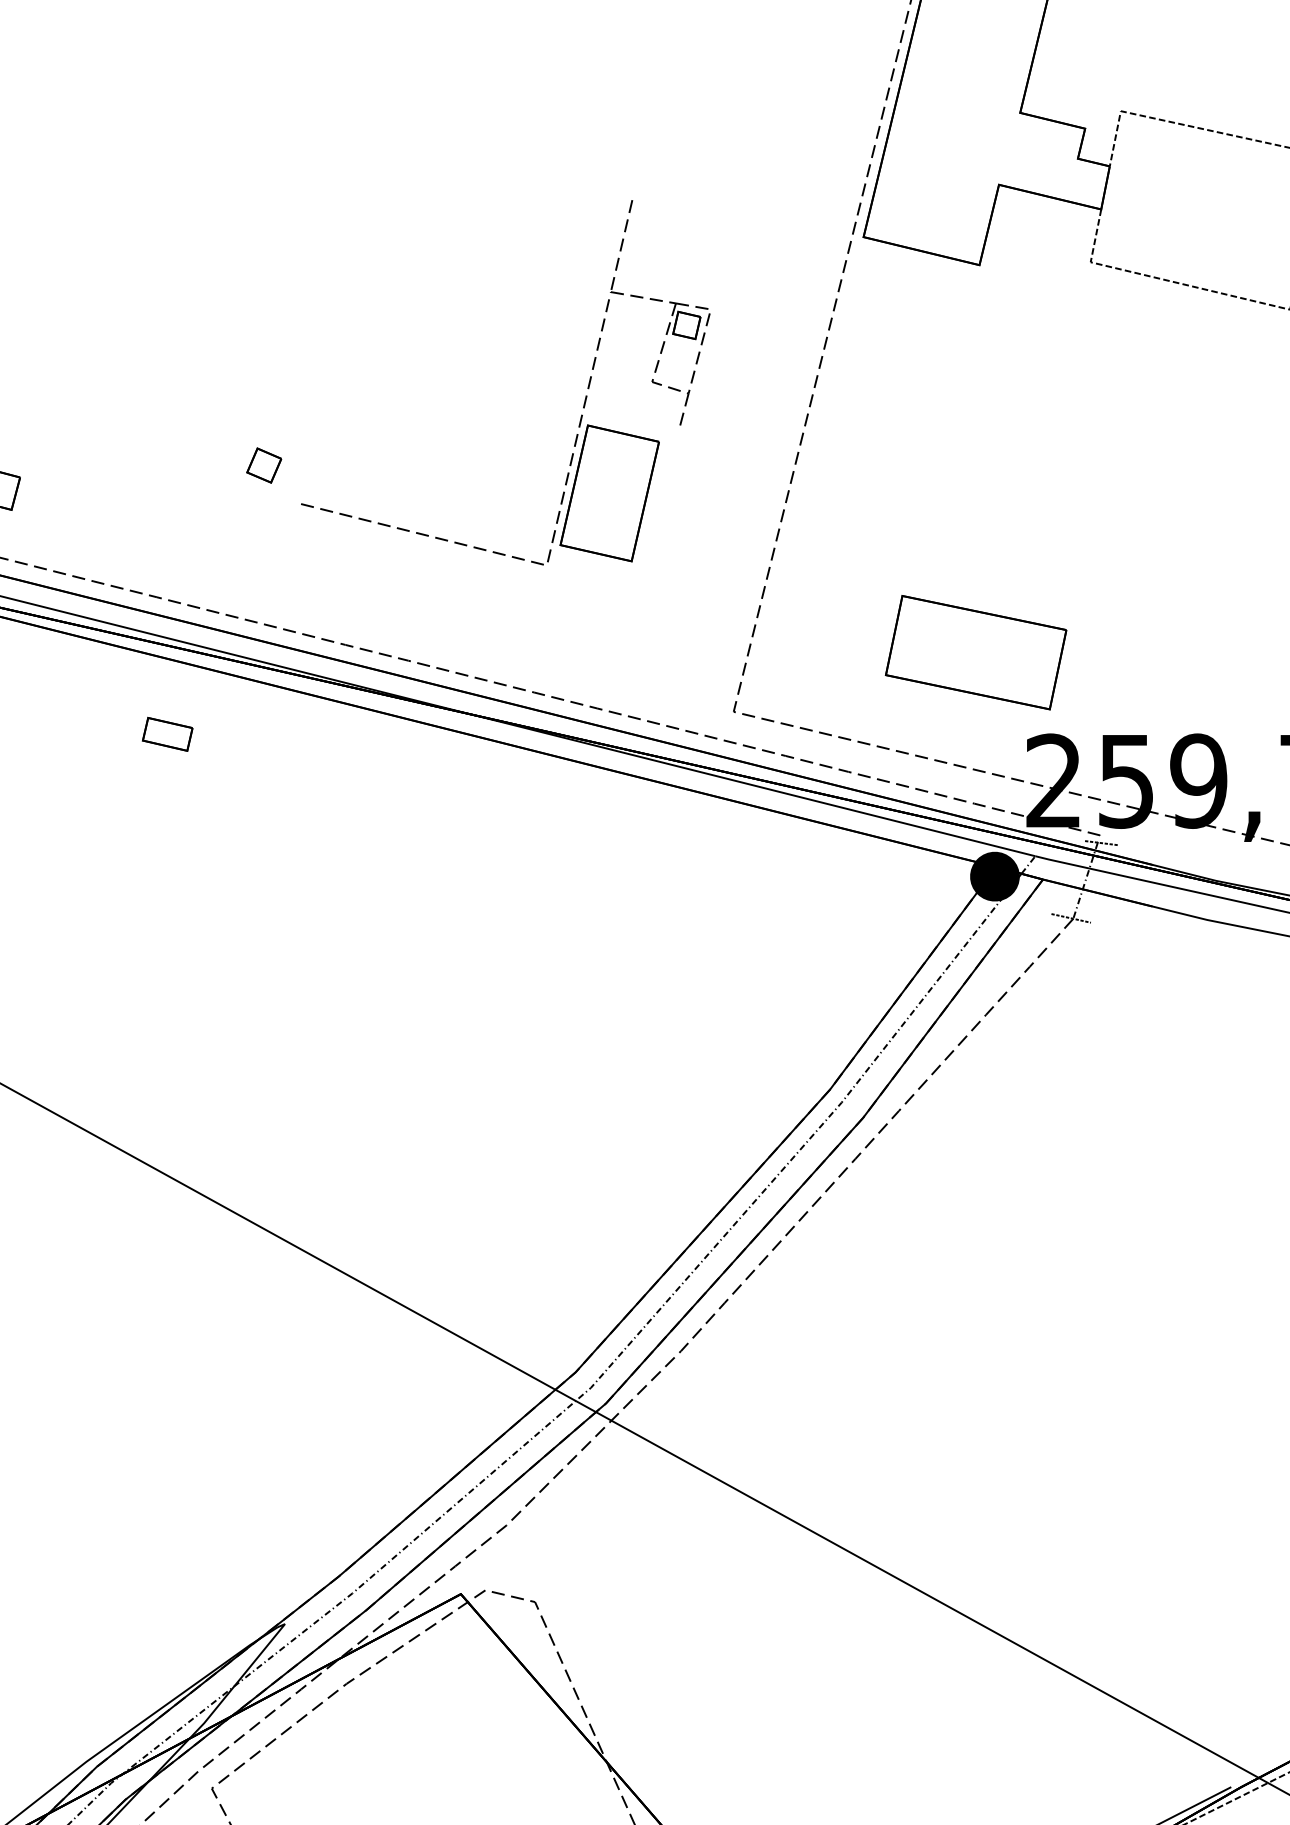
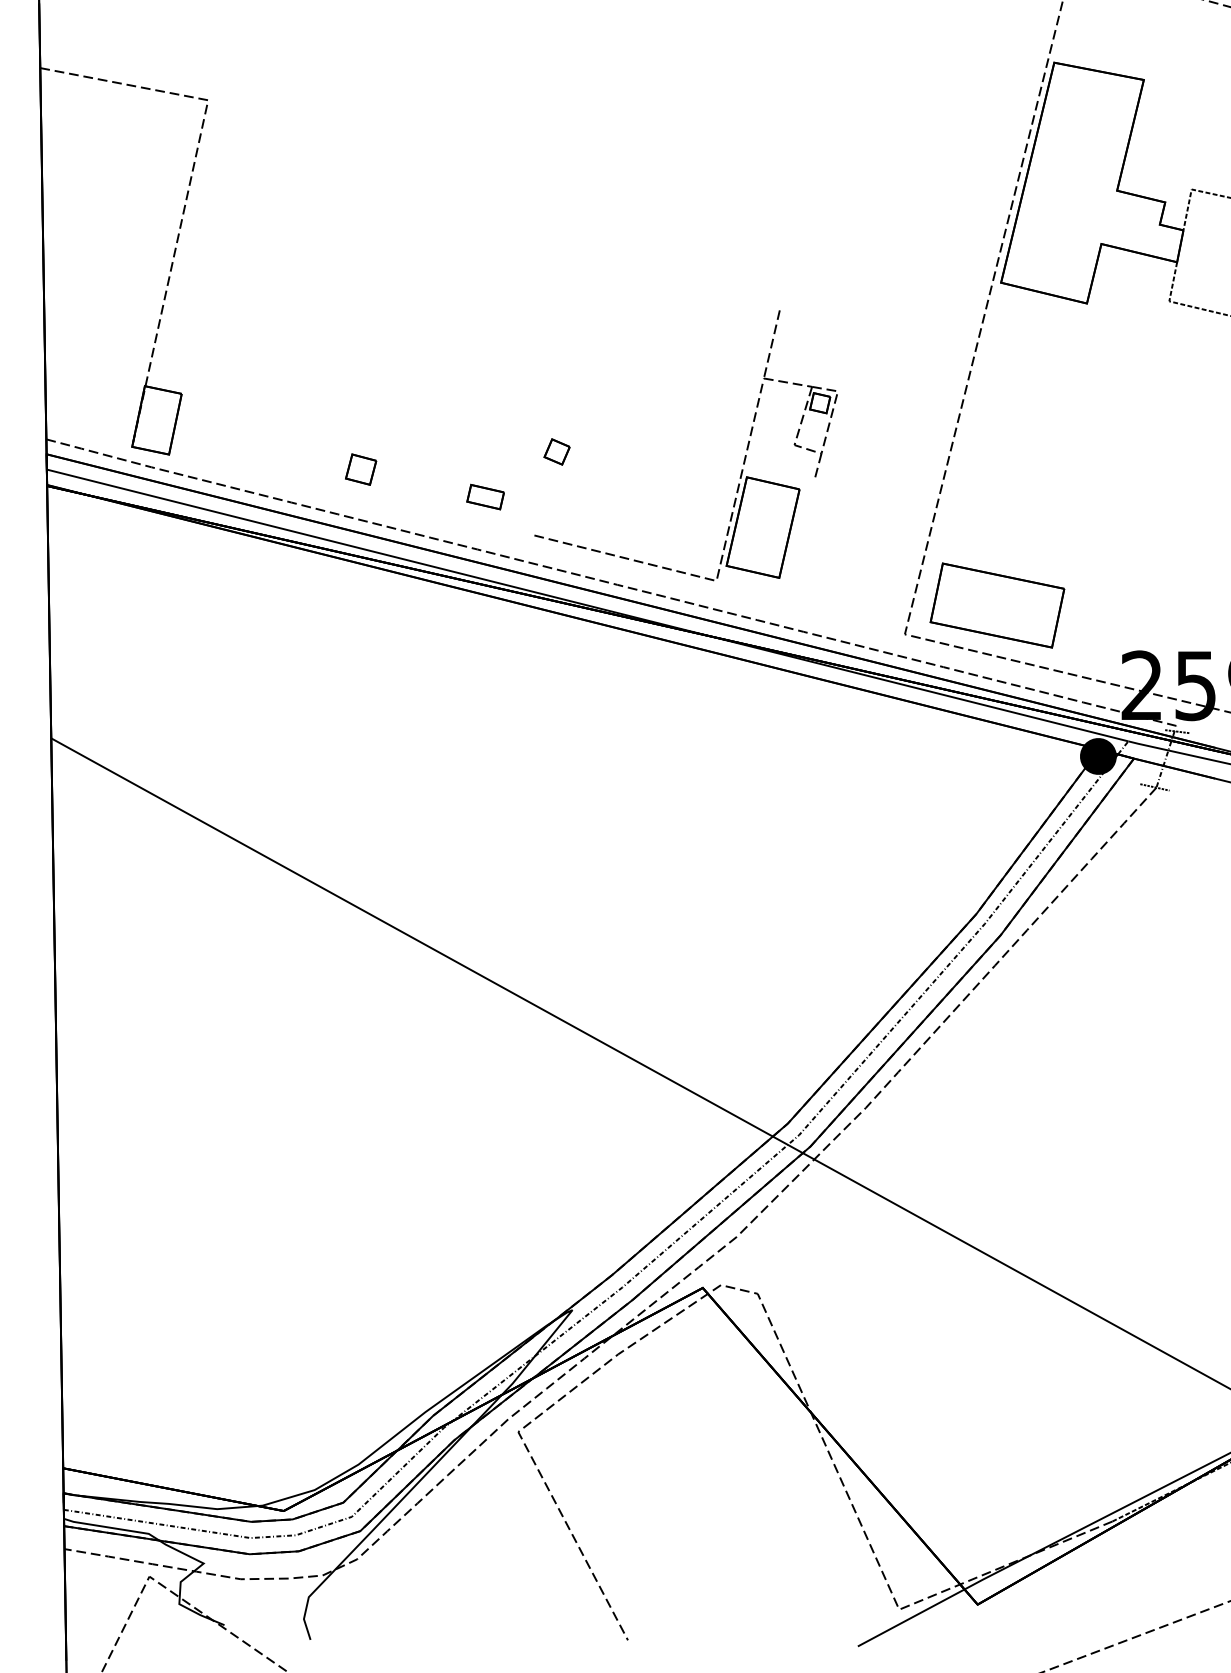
part: (583, 402) -> (743, 460), moved
part: (976, 652) -> (997, 605), moved
part: (167, 733) -> (485, 496), moved

